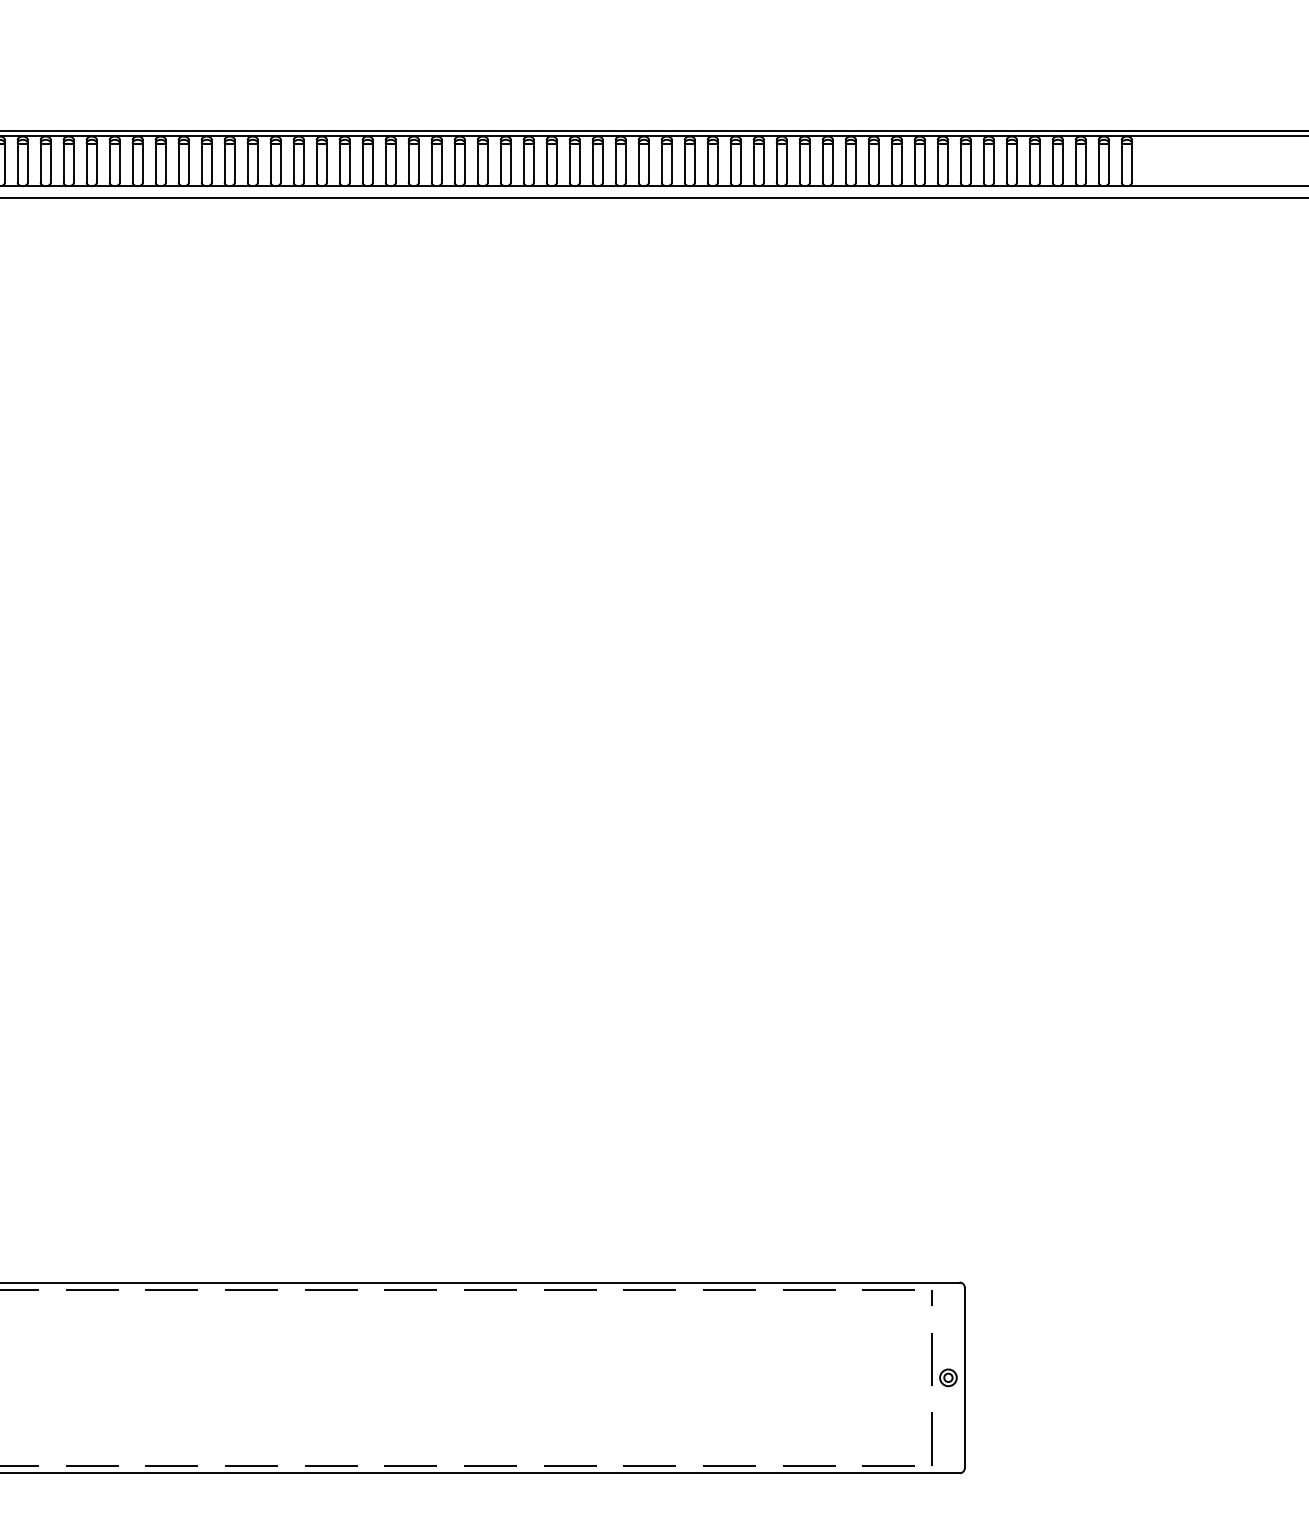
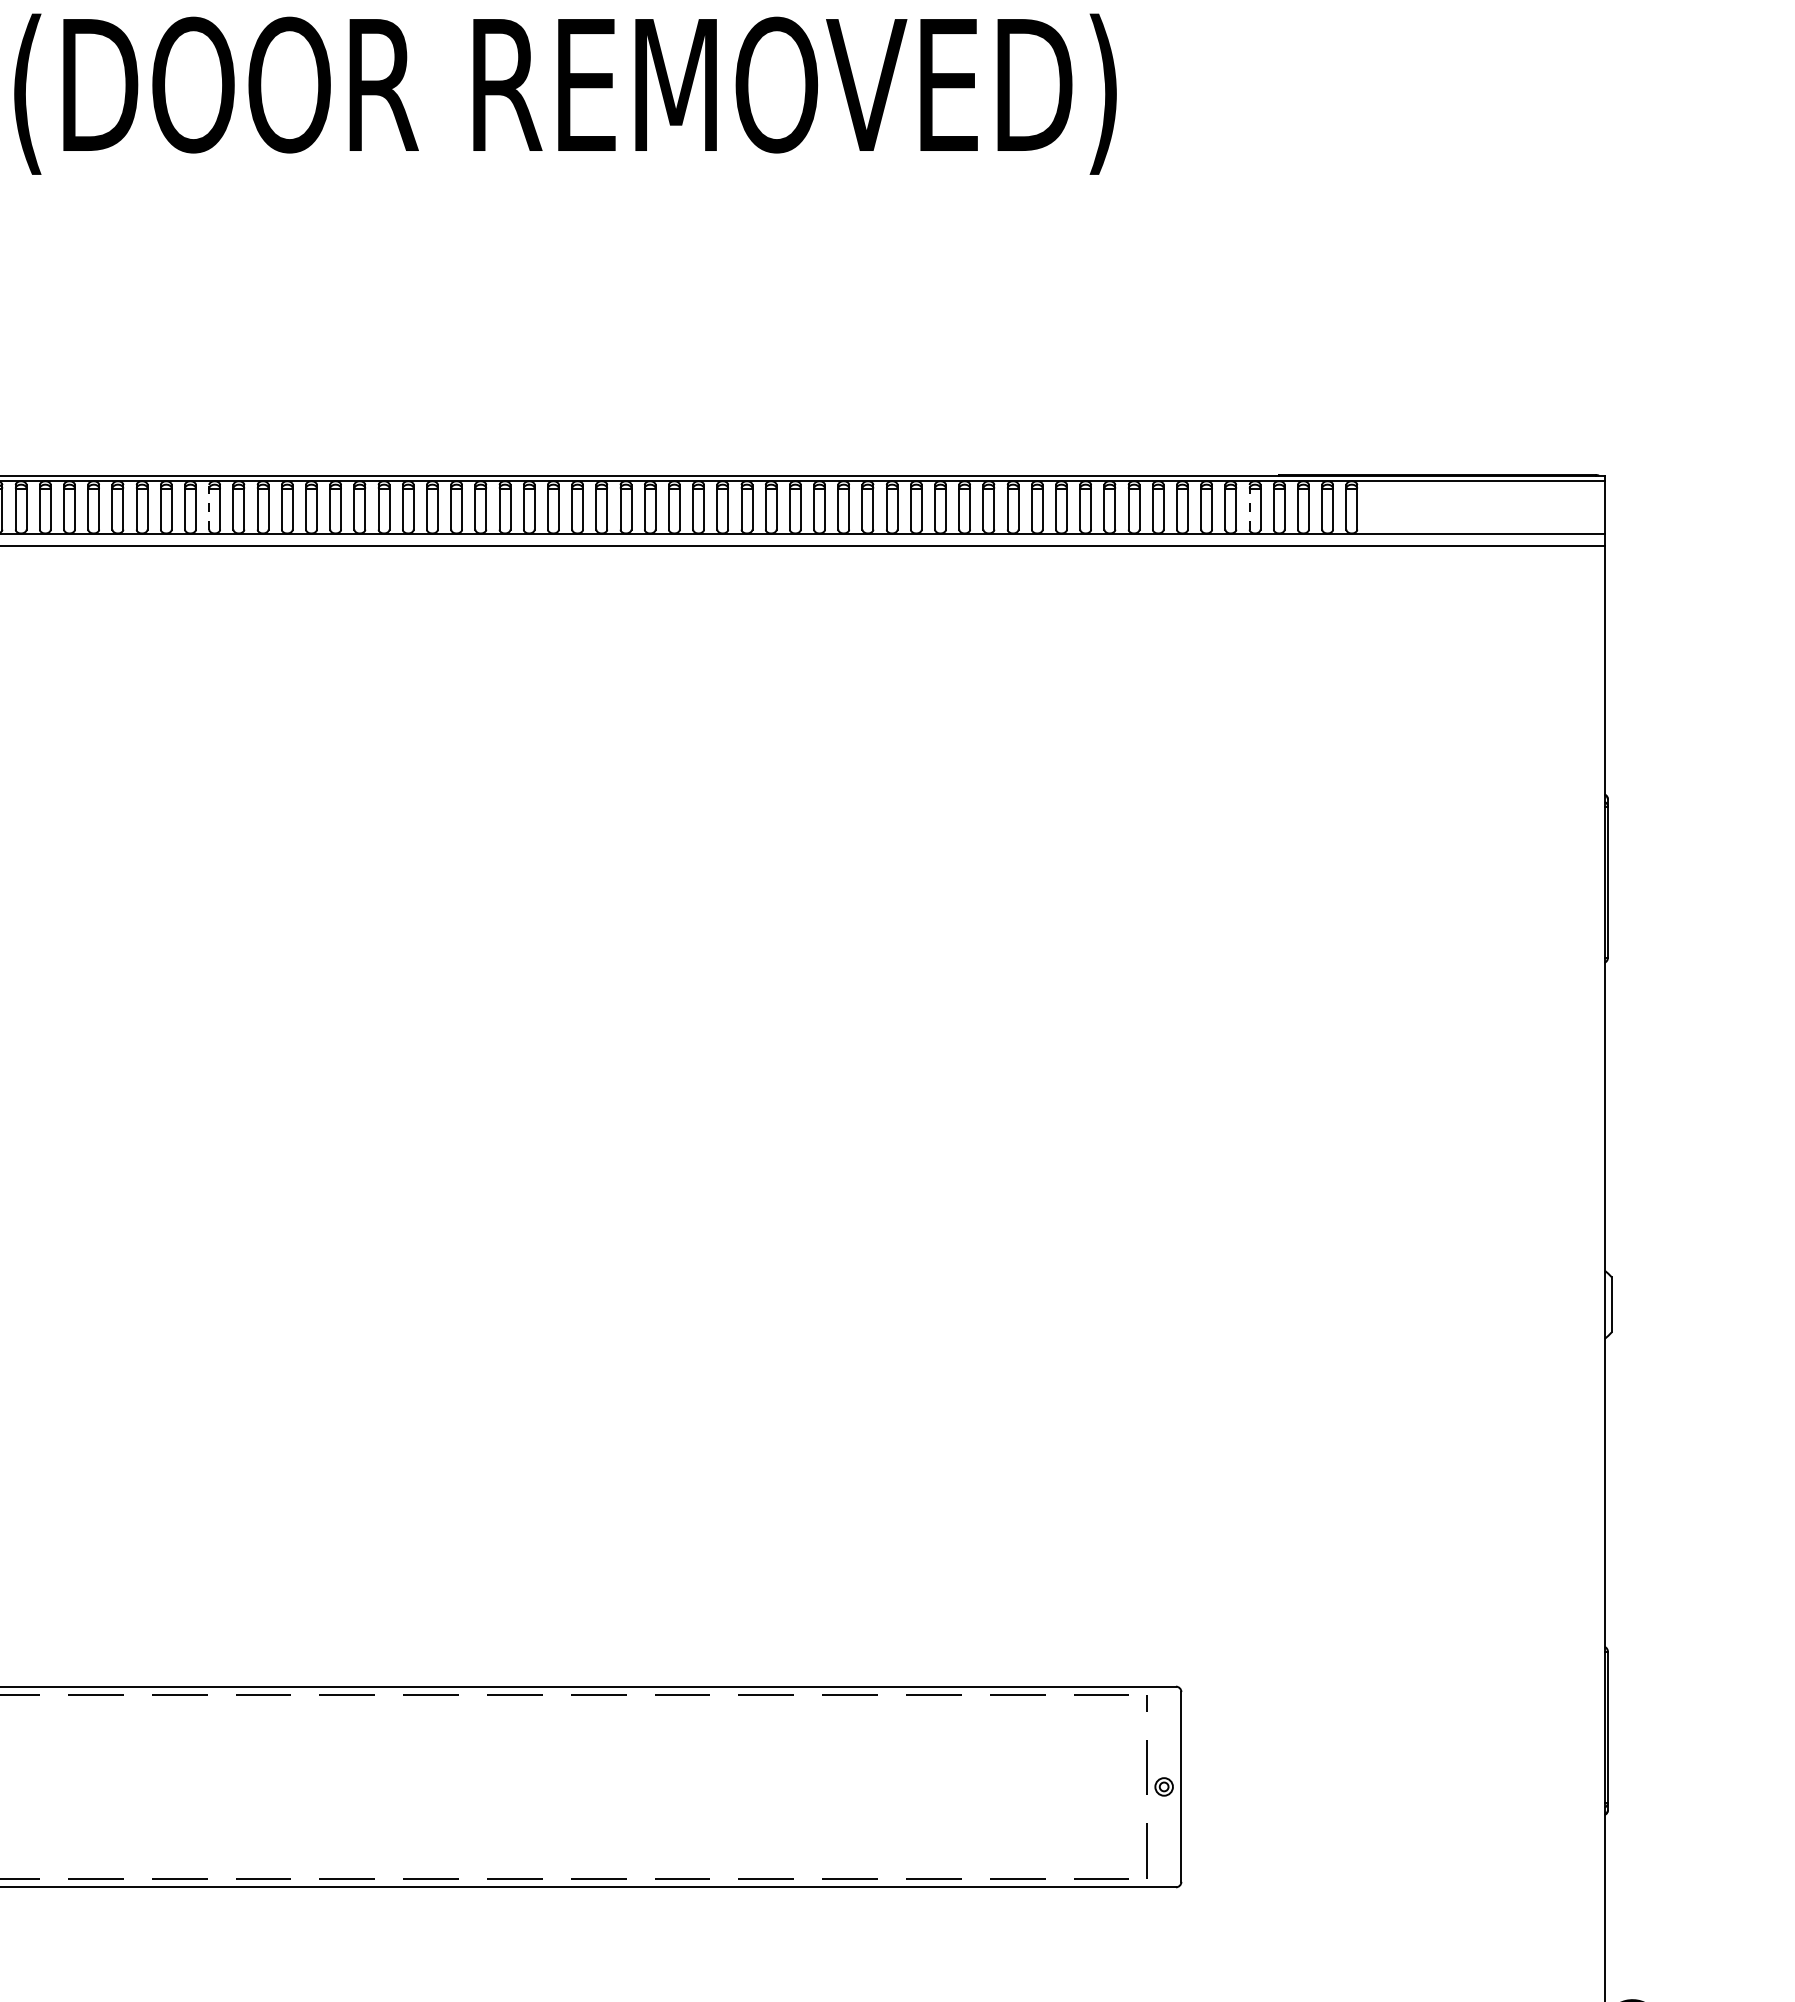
line: (40, 160) -> (209, 506), solid -> dashed
line: (1029, 160) -> (1249, 506), solid -> dashed

